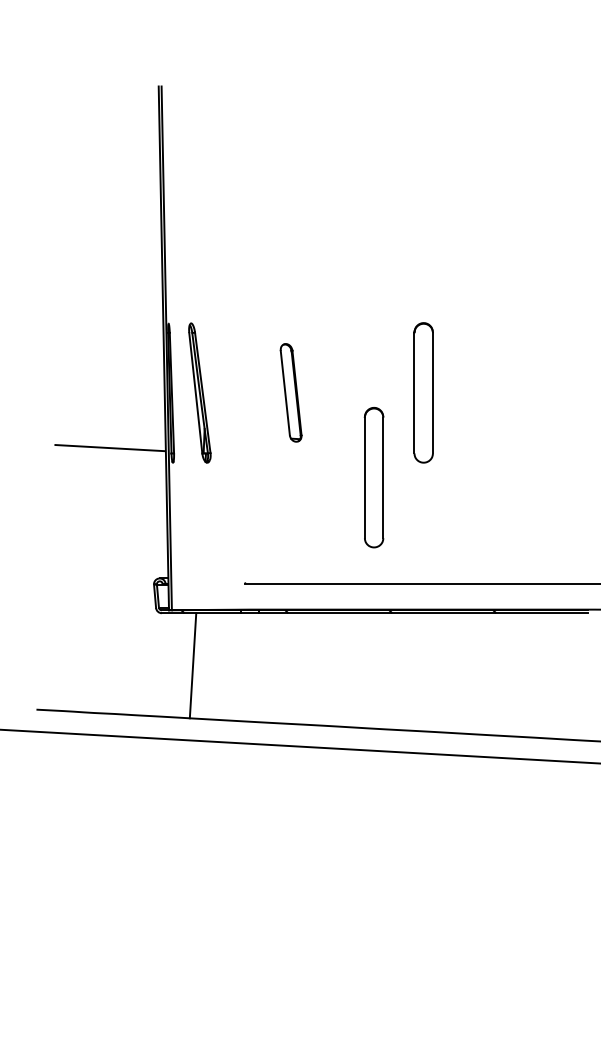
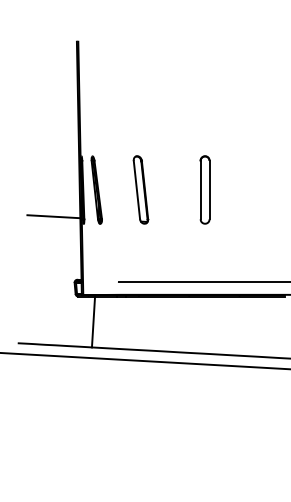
part: (290, 391) -> (140, 189), size x1.43
part: (372, 476) -> (180, 230), removed

